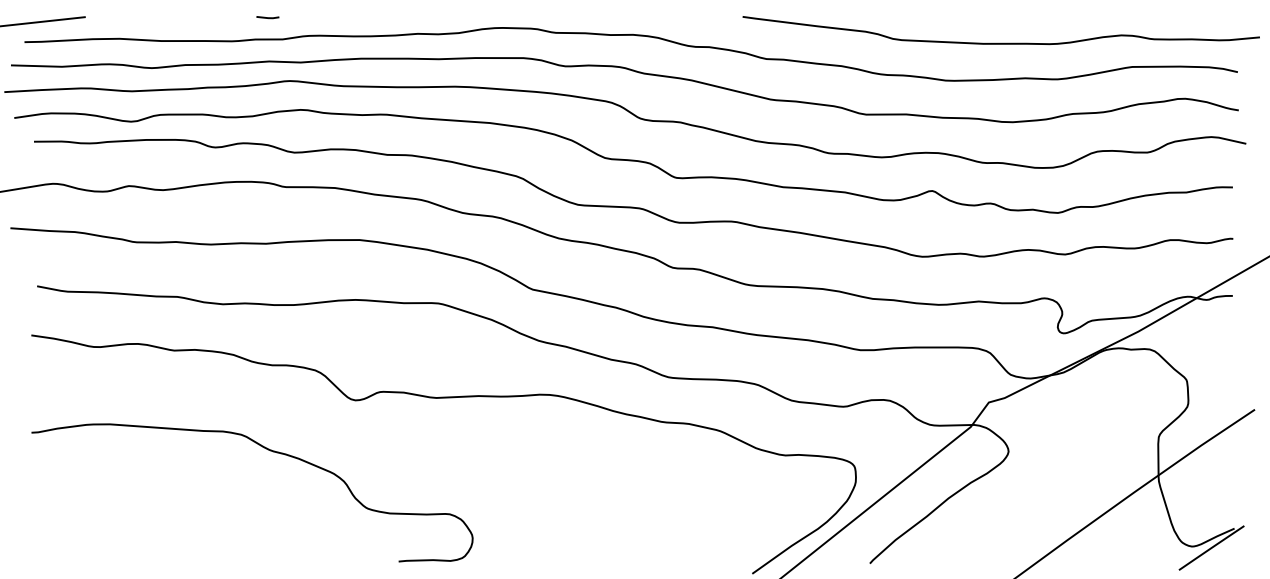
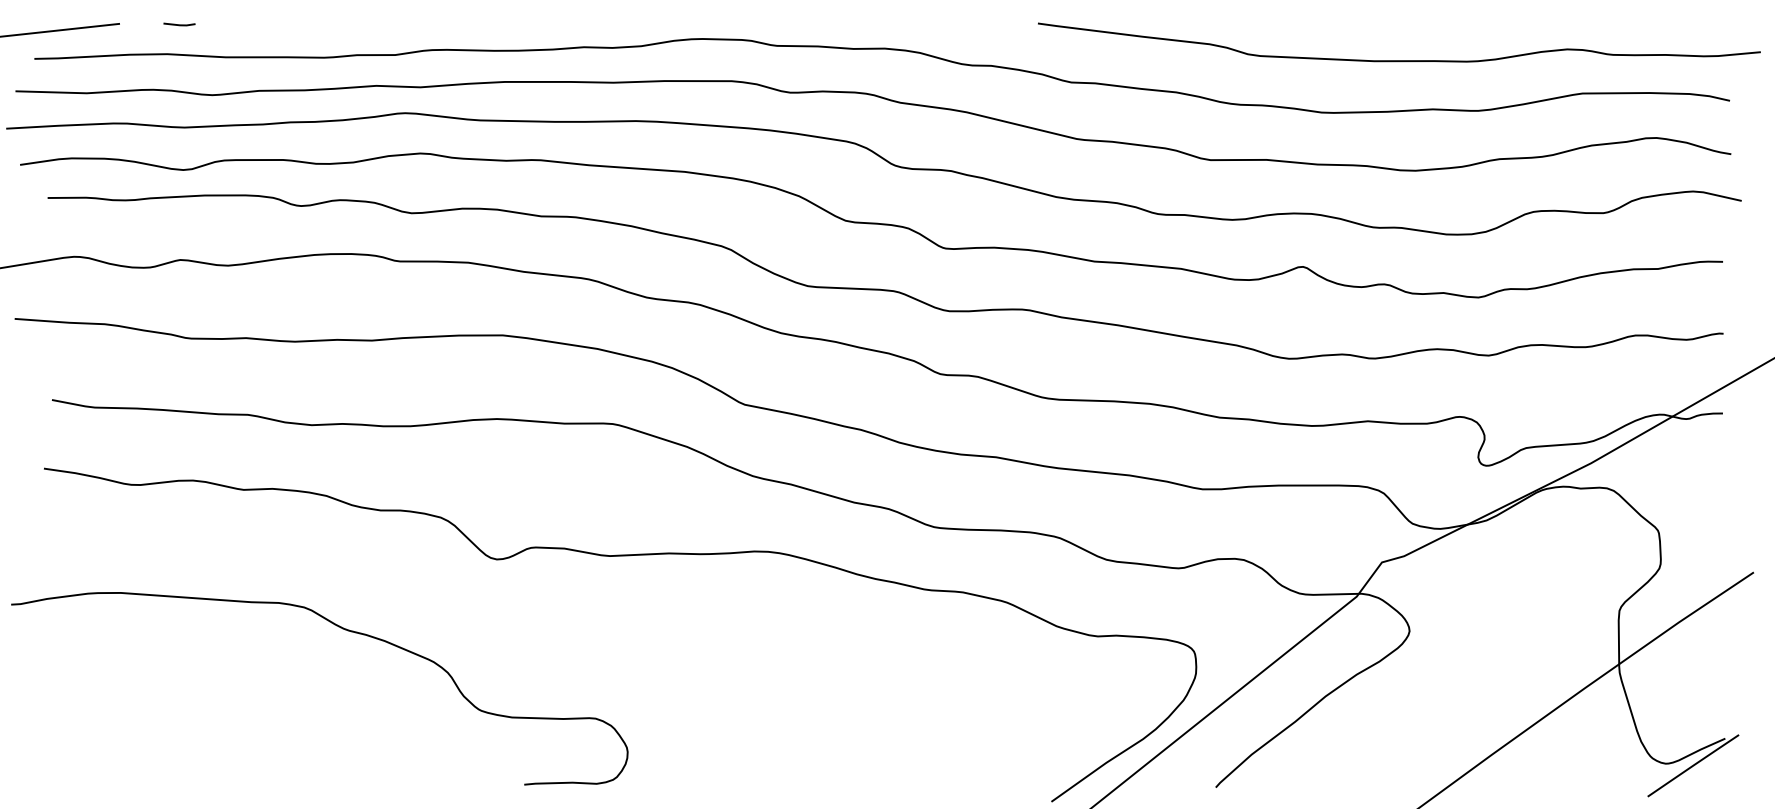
line: (267, 17) -> (179, 24), moved
curve: (268, 450) -> (342, 629), moved

